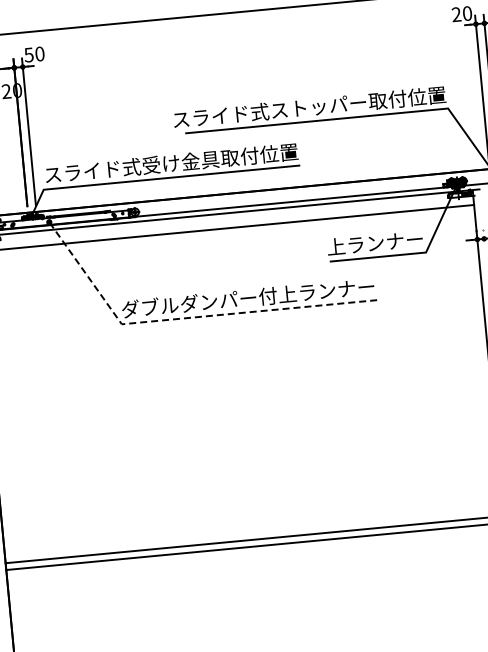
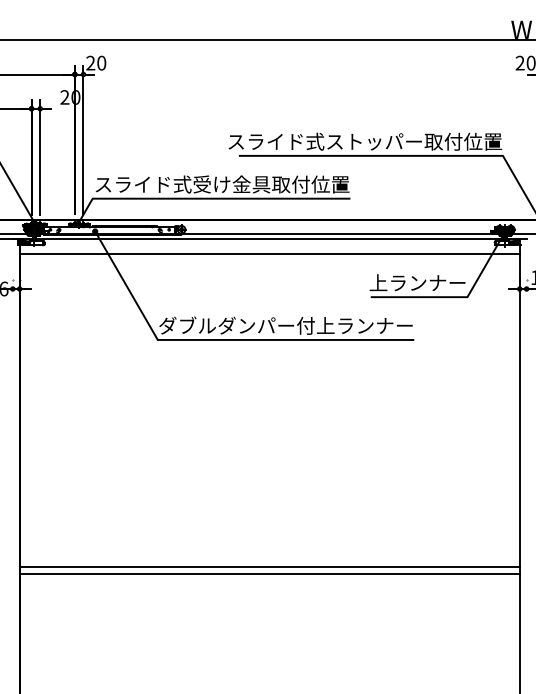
text: (28, 54) -> (90, 62), 50 -> 20
line: (186, 317) -> (222, 339), dashed -> solid

